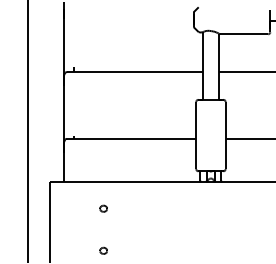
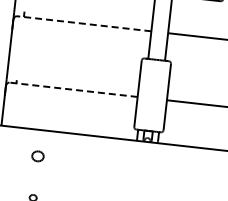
line: (134, 72) -> (83, 24), solid -> dashed
line: (131, 138) -> (73, 89), solid -> dashed
part: (103, 208) -> (37, 155), size x1.6

